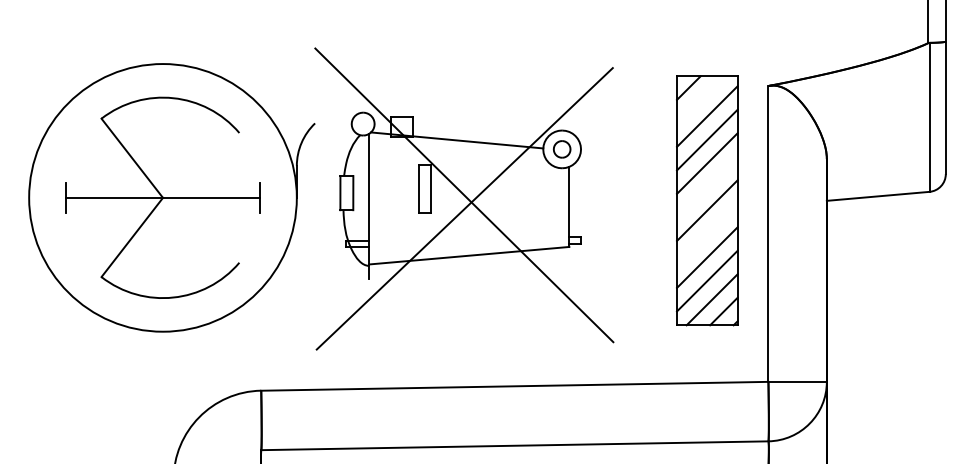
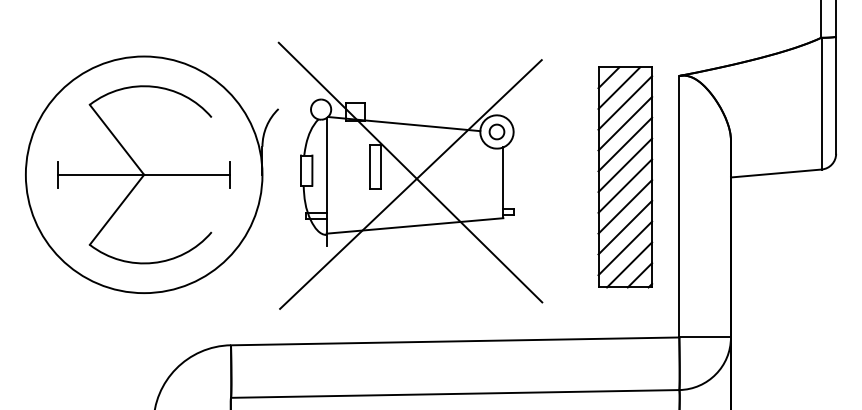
line: (700, 100) -> (619, 88), added
line: (707, 187) -> (625, 165), added
line: (707, 233) -> (625, 206), added

